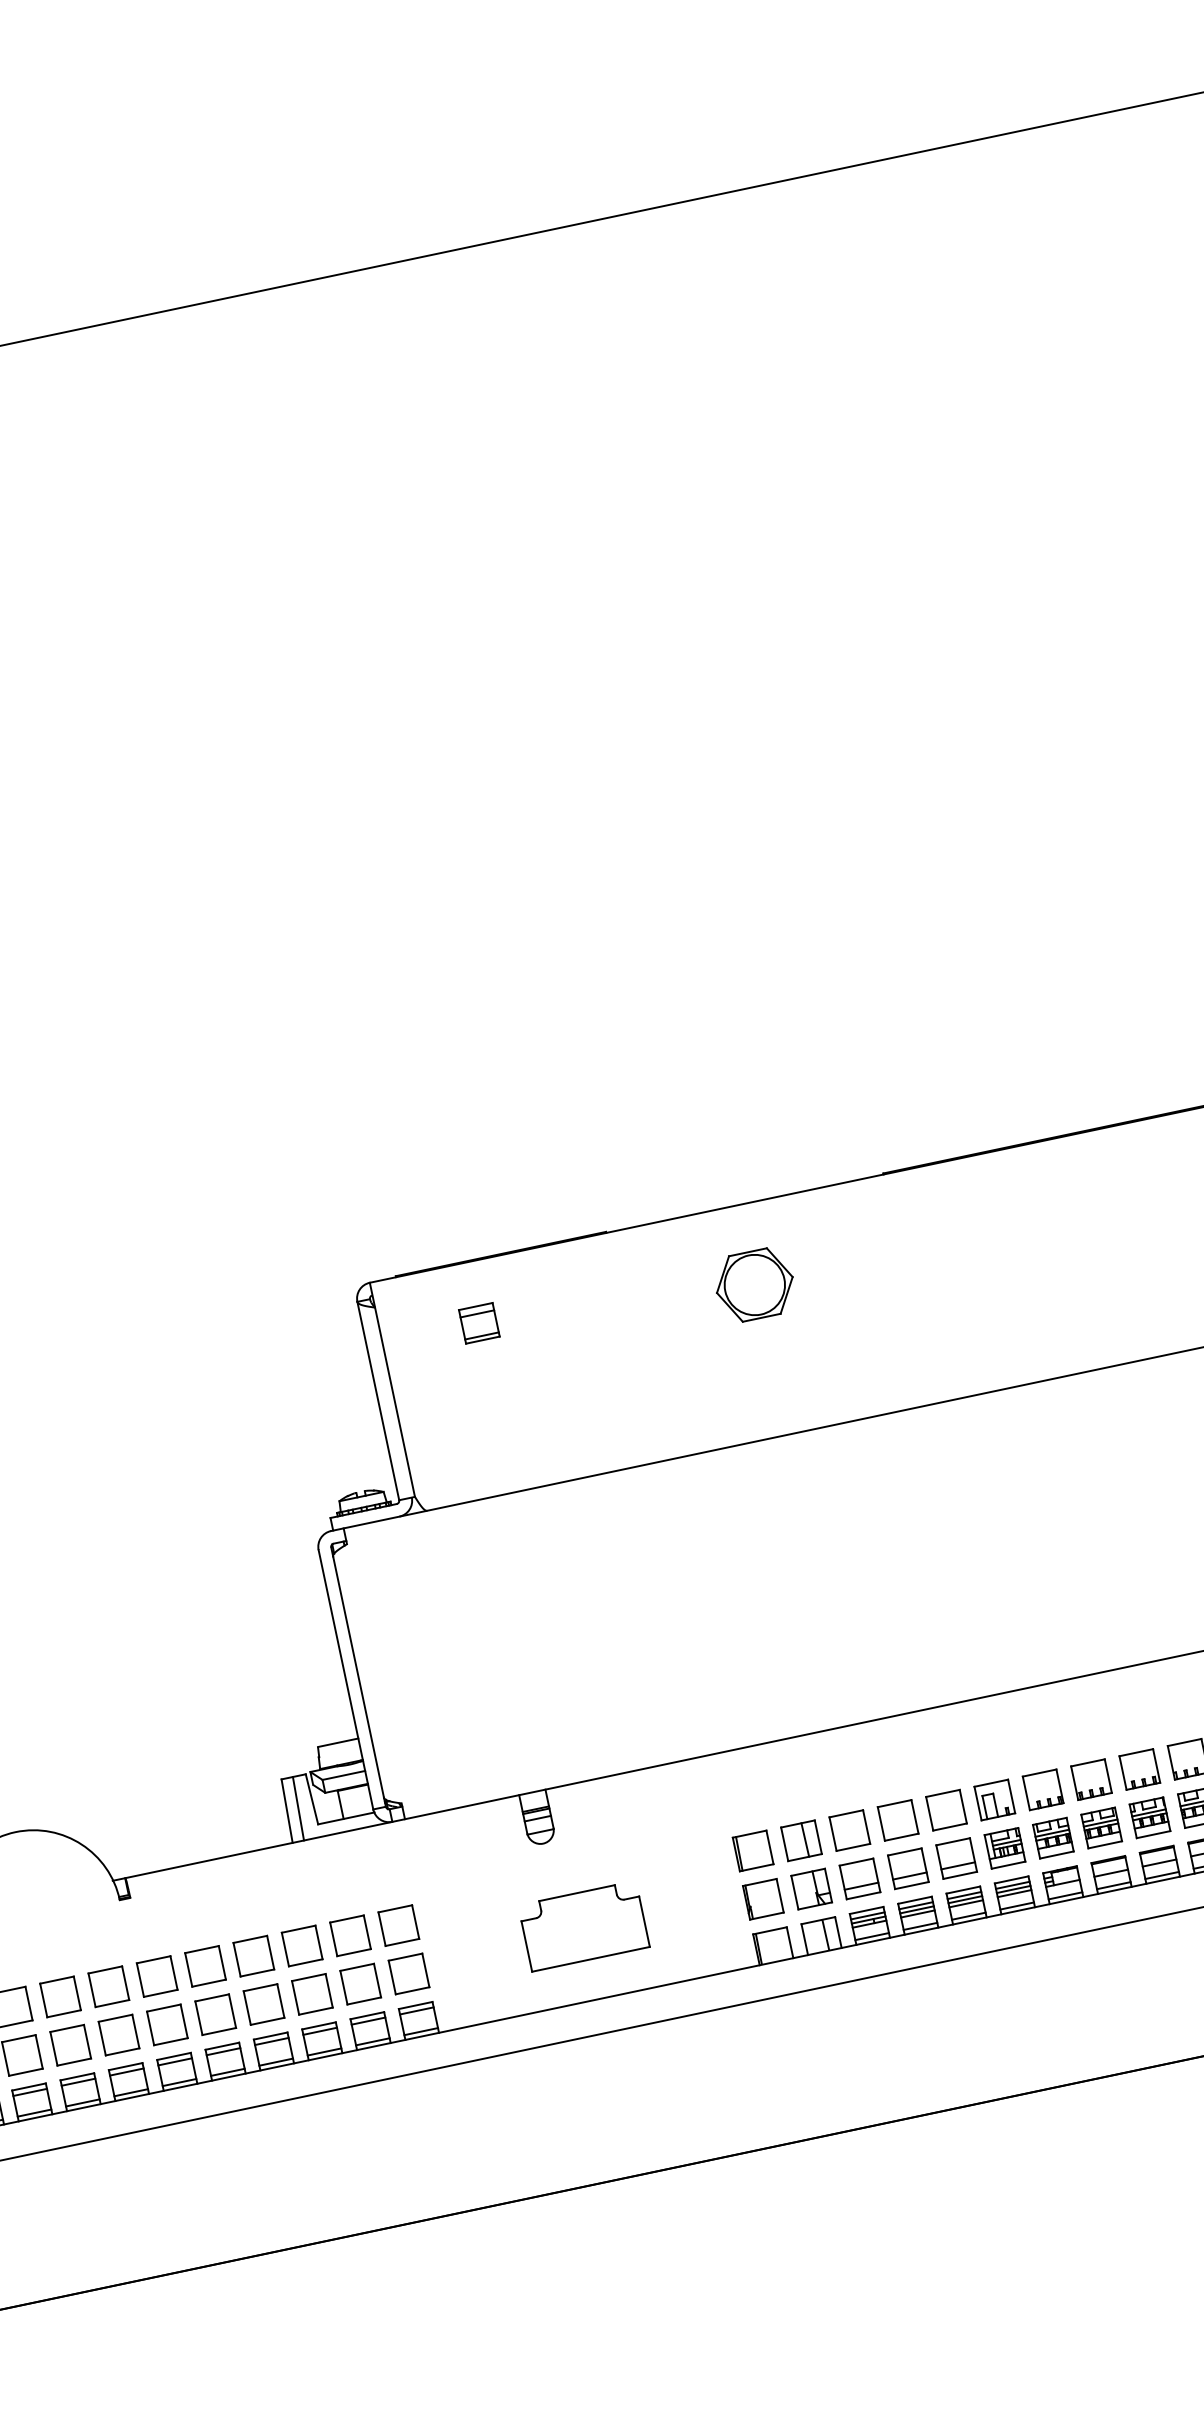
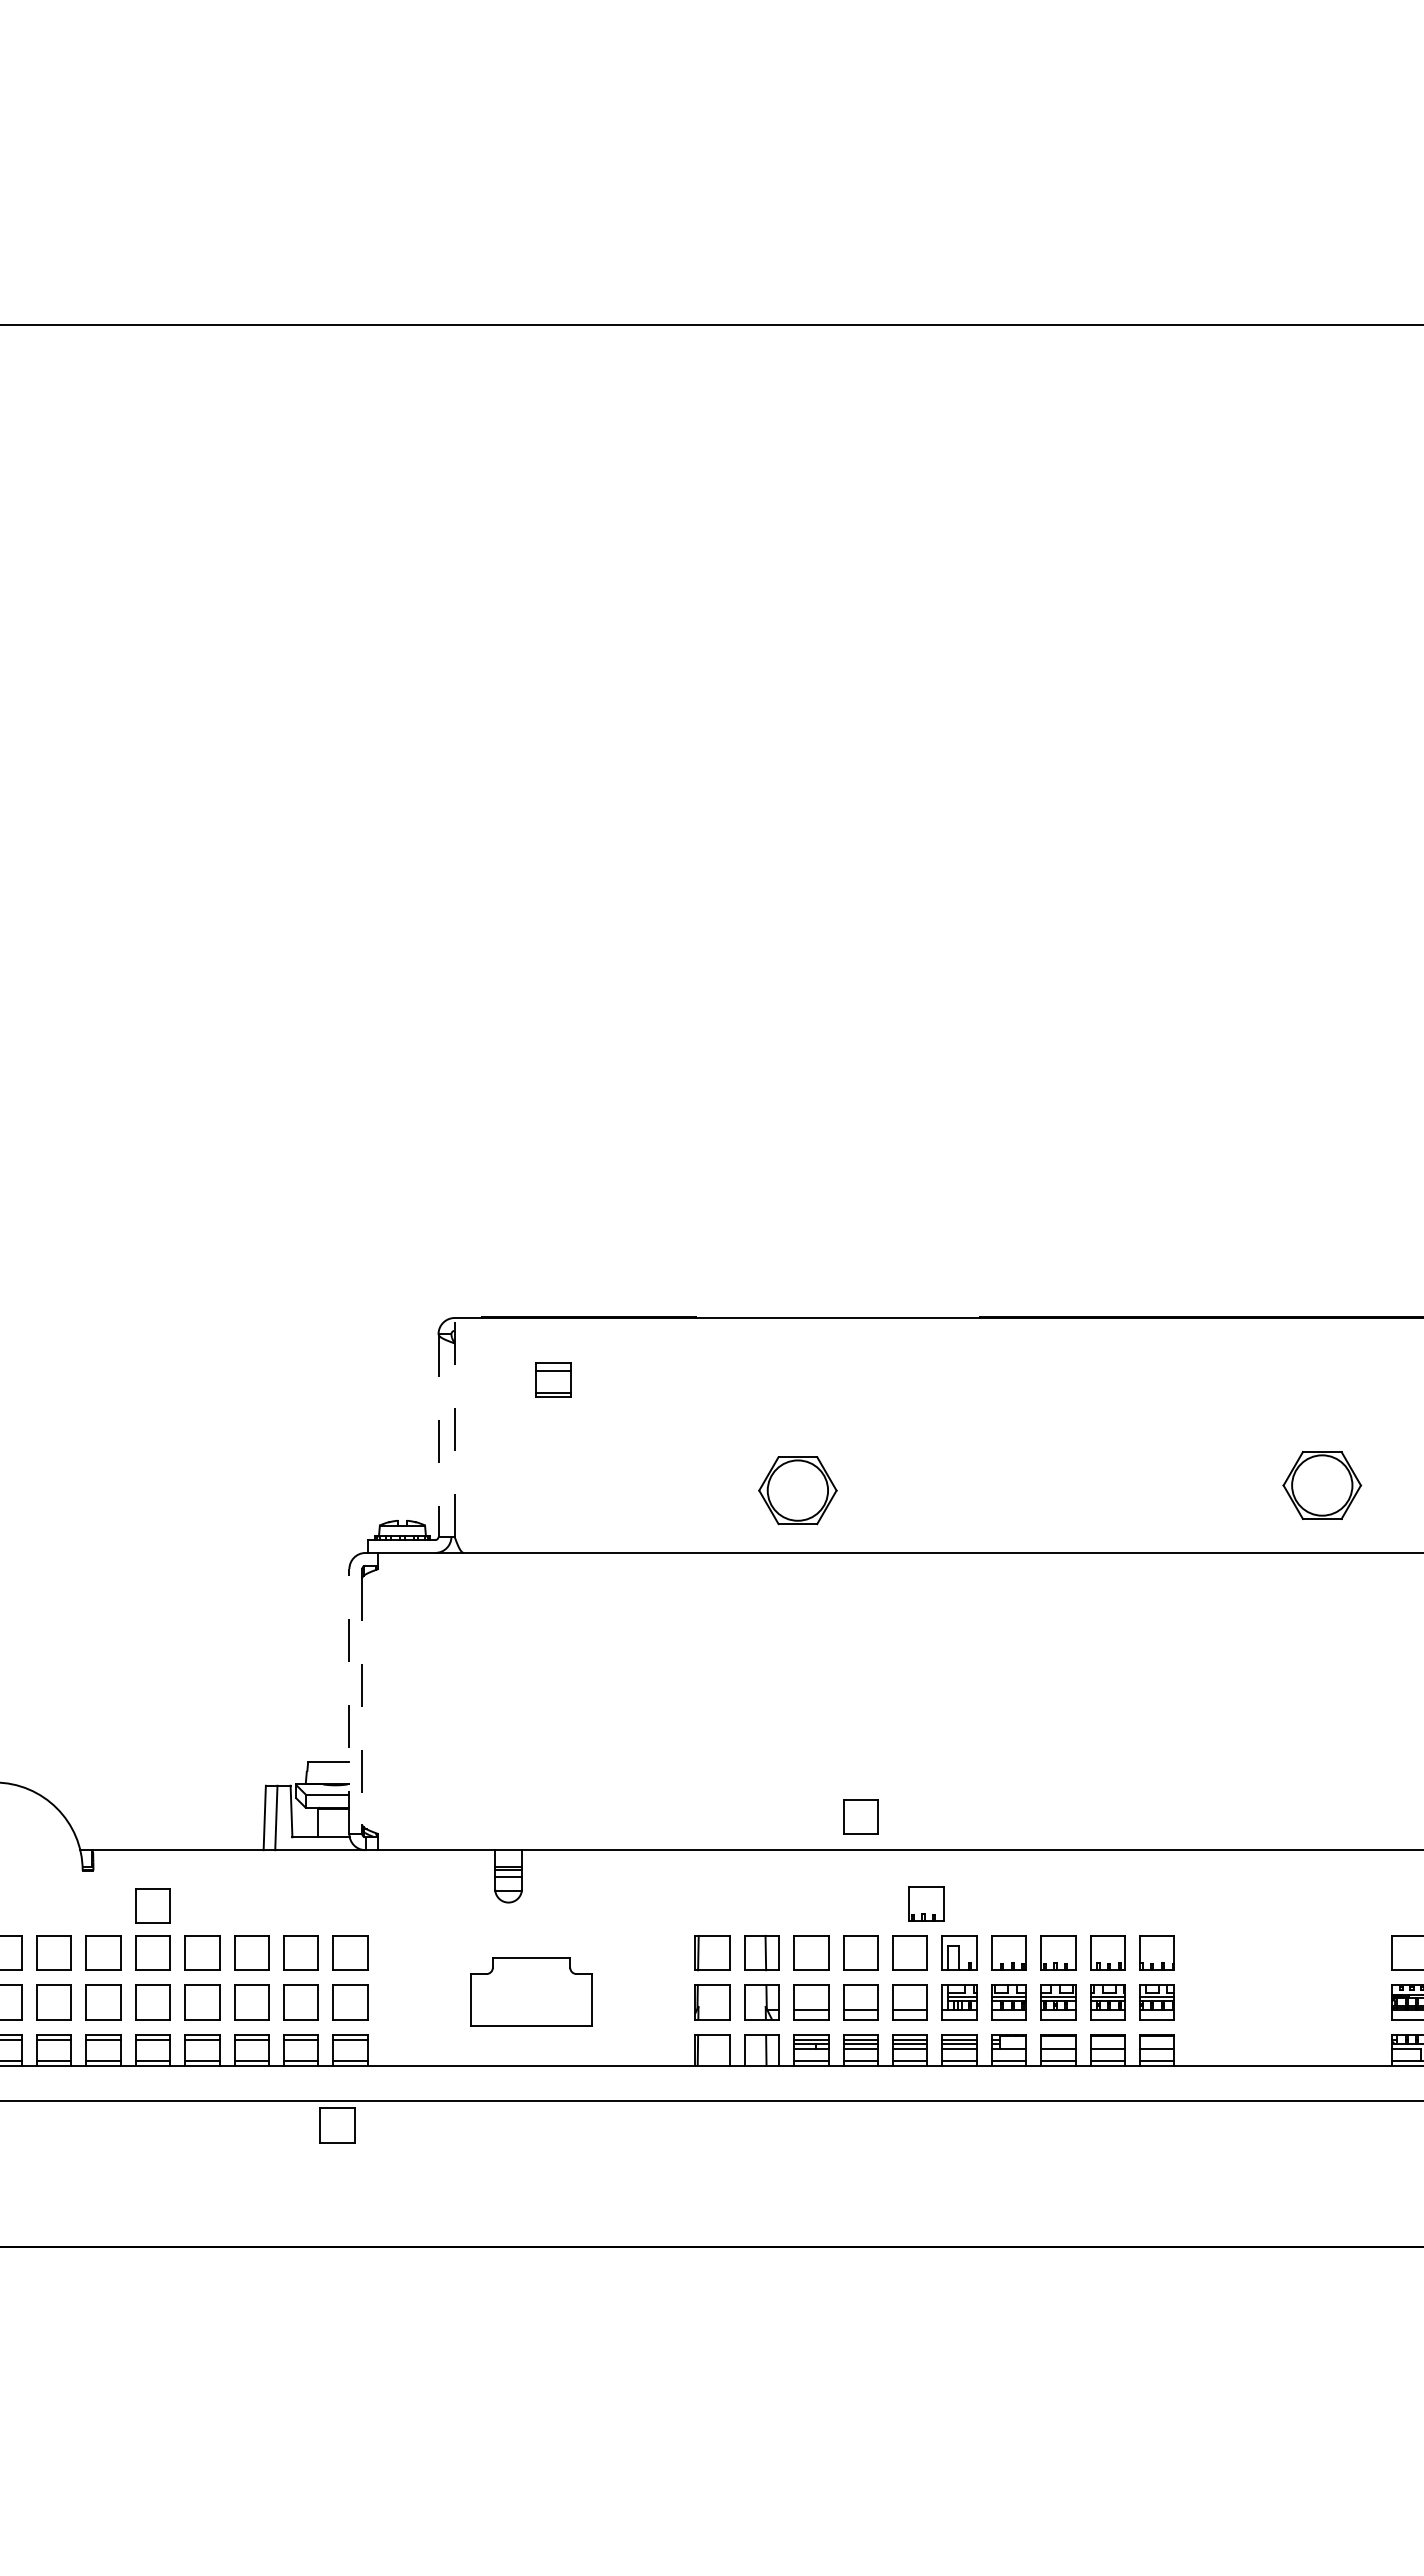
part: (754, 1285) -> (797, 1490), moved
line: (392, 1388) -> (454, 1426), solid -> dashed
line: (378, 1401) -> (438, 1435), solid -> dashed
line: (358, 1678) -> (362, 1702), solid -> dashed
line: (346, 1679) -> (349, 1701), solid -> dashed
part: (869, 1686) -> (860, 1816), added
part: (952, 1758) -> (926, 1903), added
part: (195, 1919) -> (152, 1905), added
part: (421, 2097) -> (337, 2125), added

